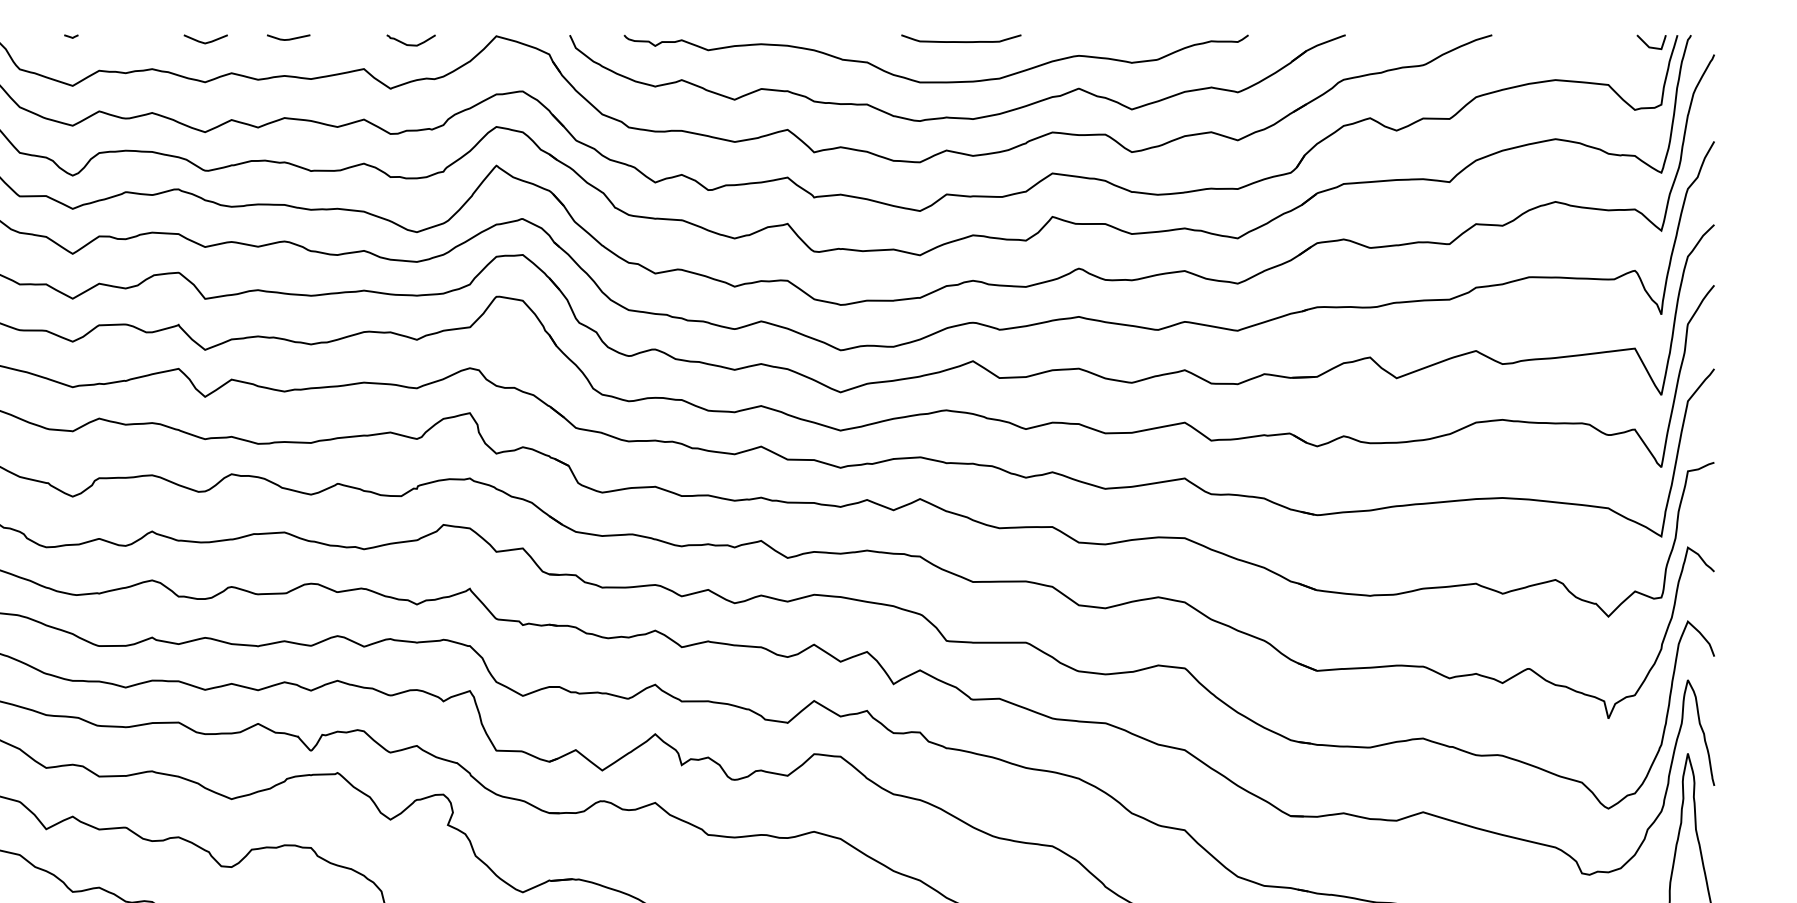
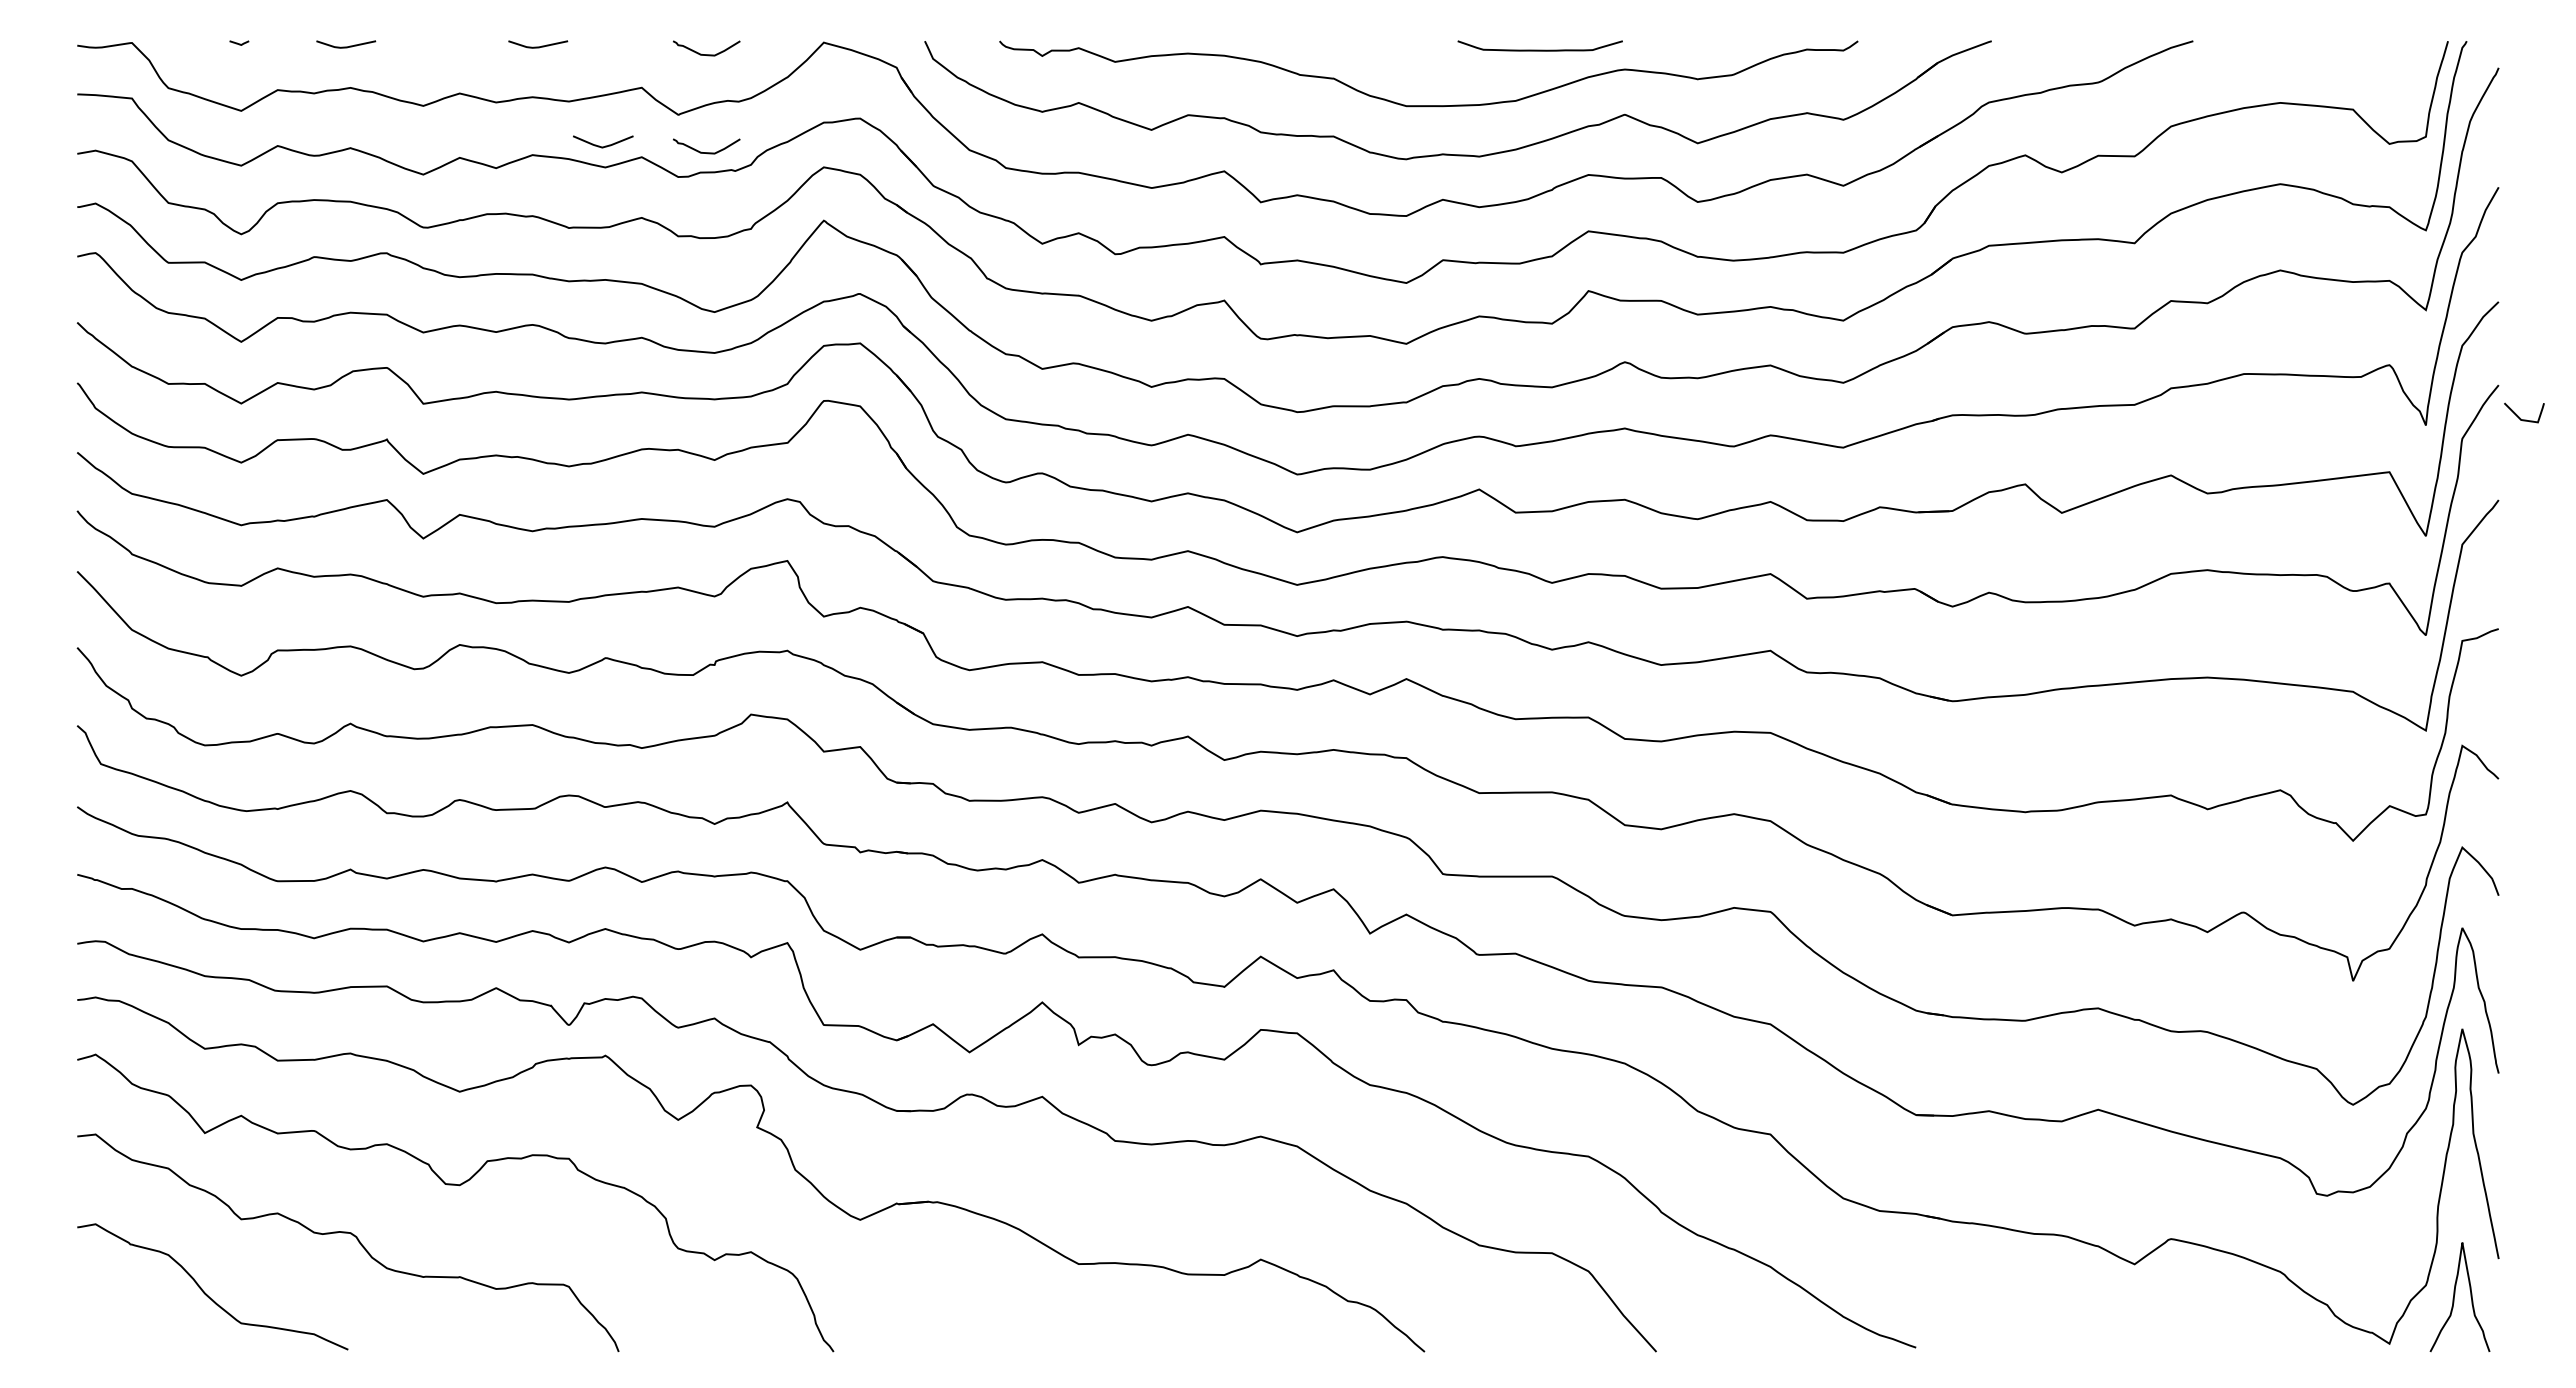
line: (149, 39) -> (346, 46), added
line: (207, 41) -> (605, 145), moved
curve: (960, 41) -> (1539, 49), moved
line: (1648, 44) -> (2519, 416), moved
curve: (411, 116) -> (706, 152), added

